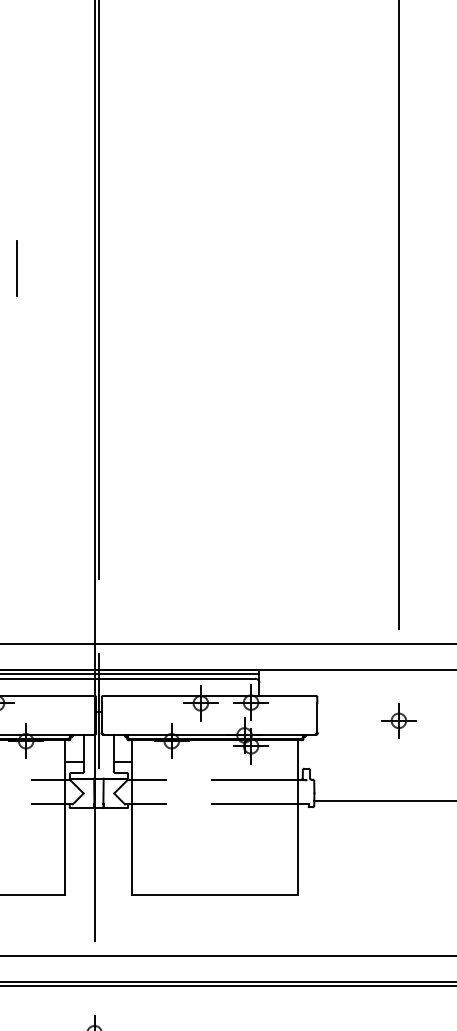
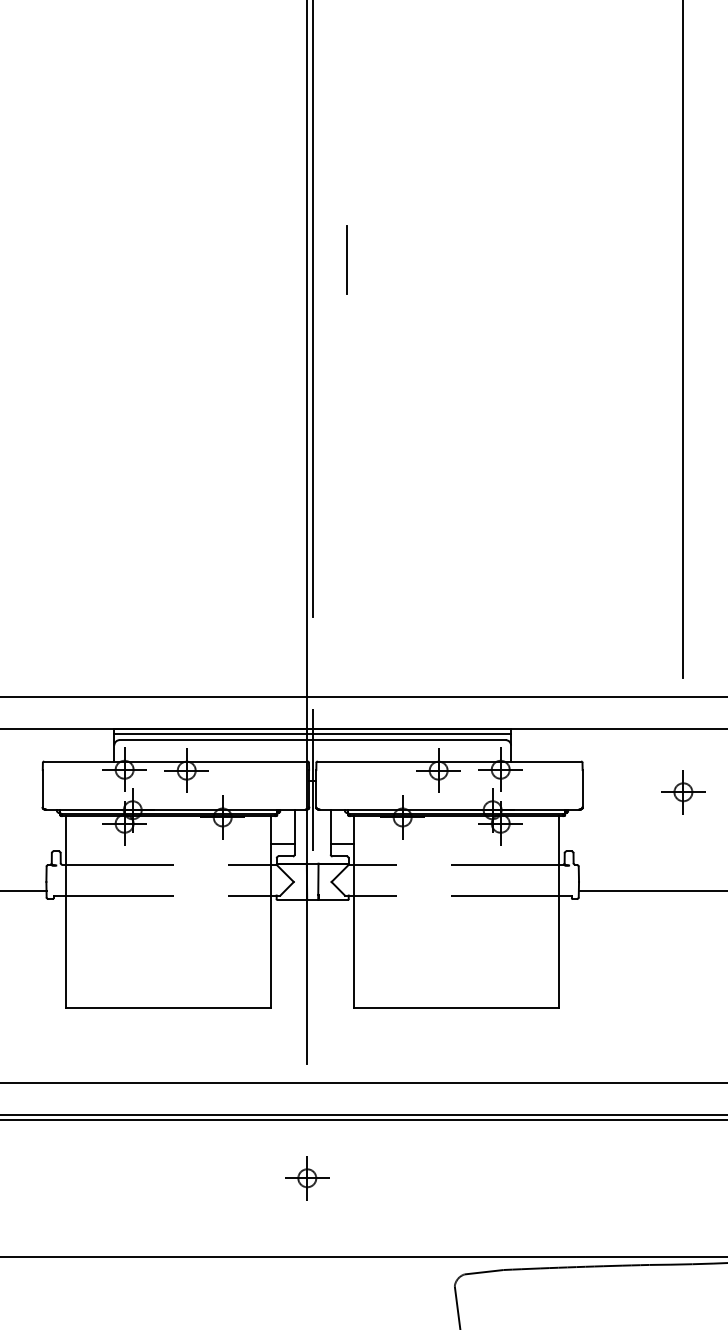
line: (16, 267) -> (346, 259), moved

